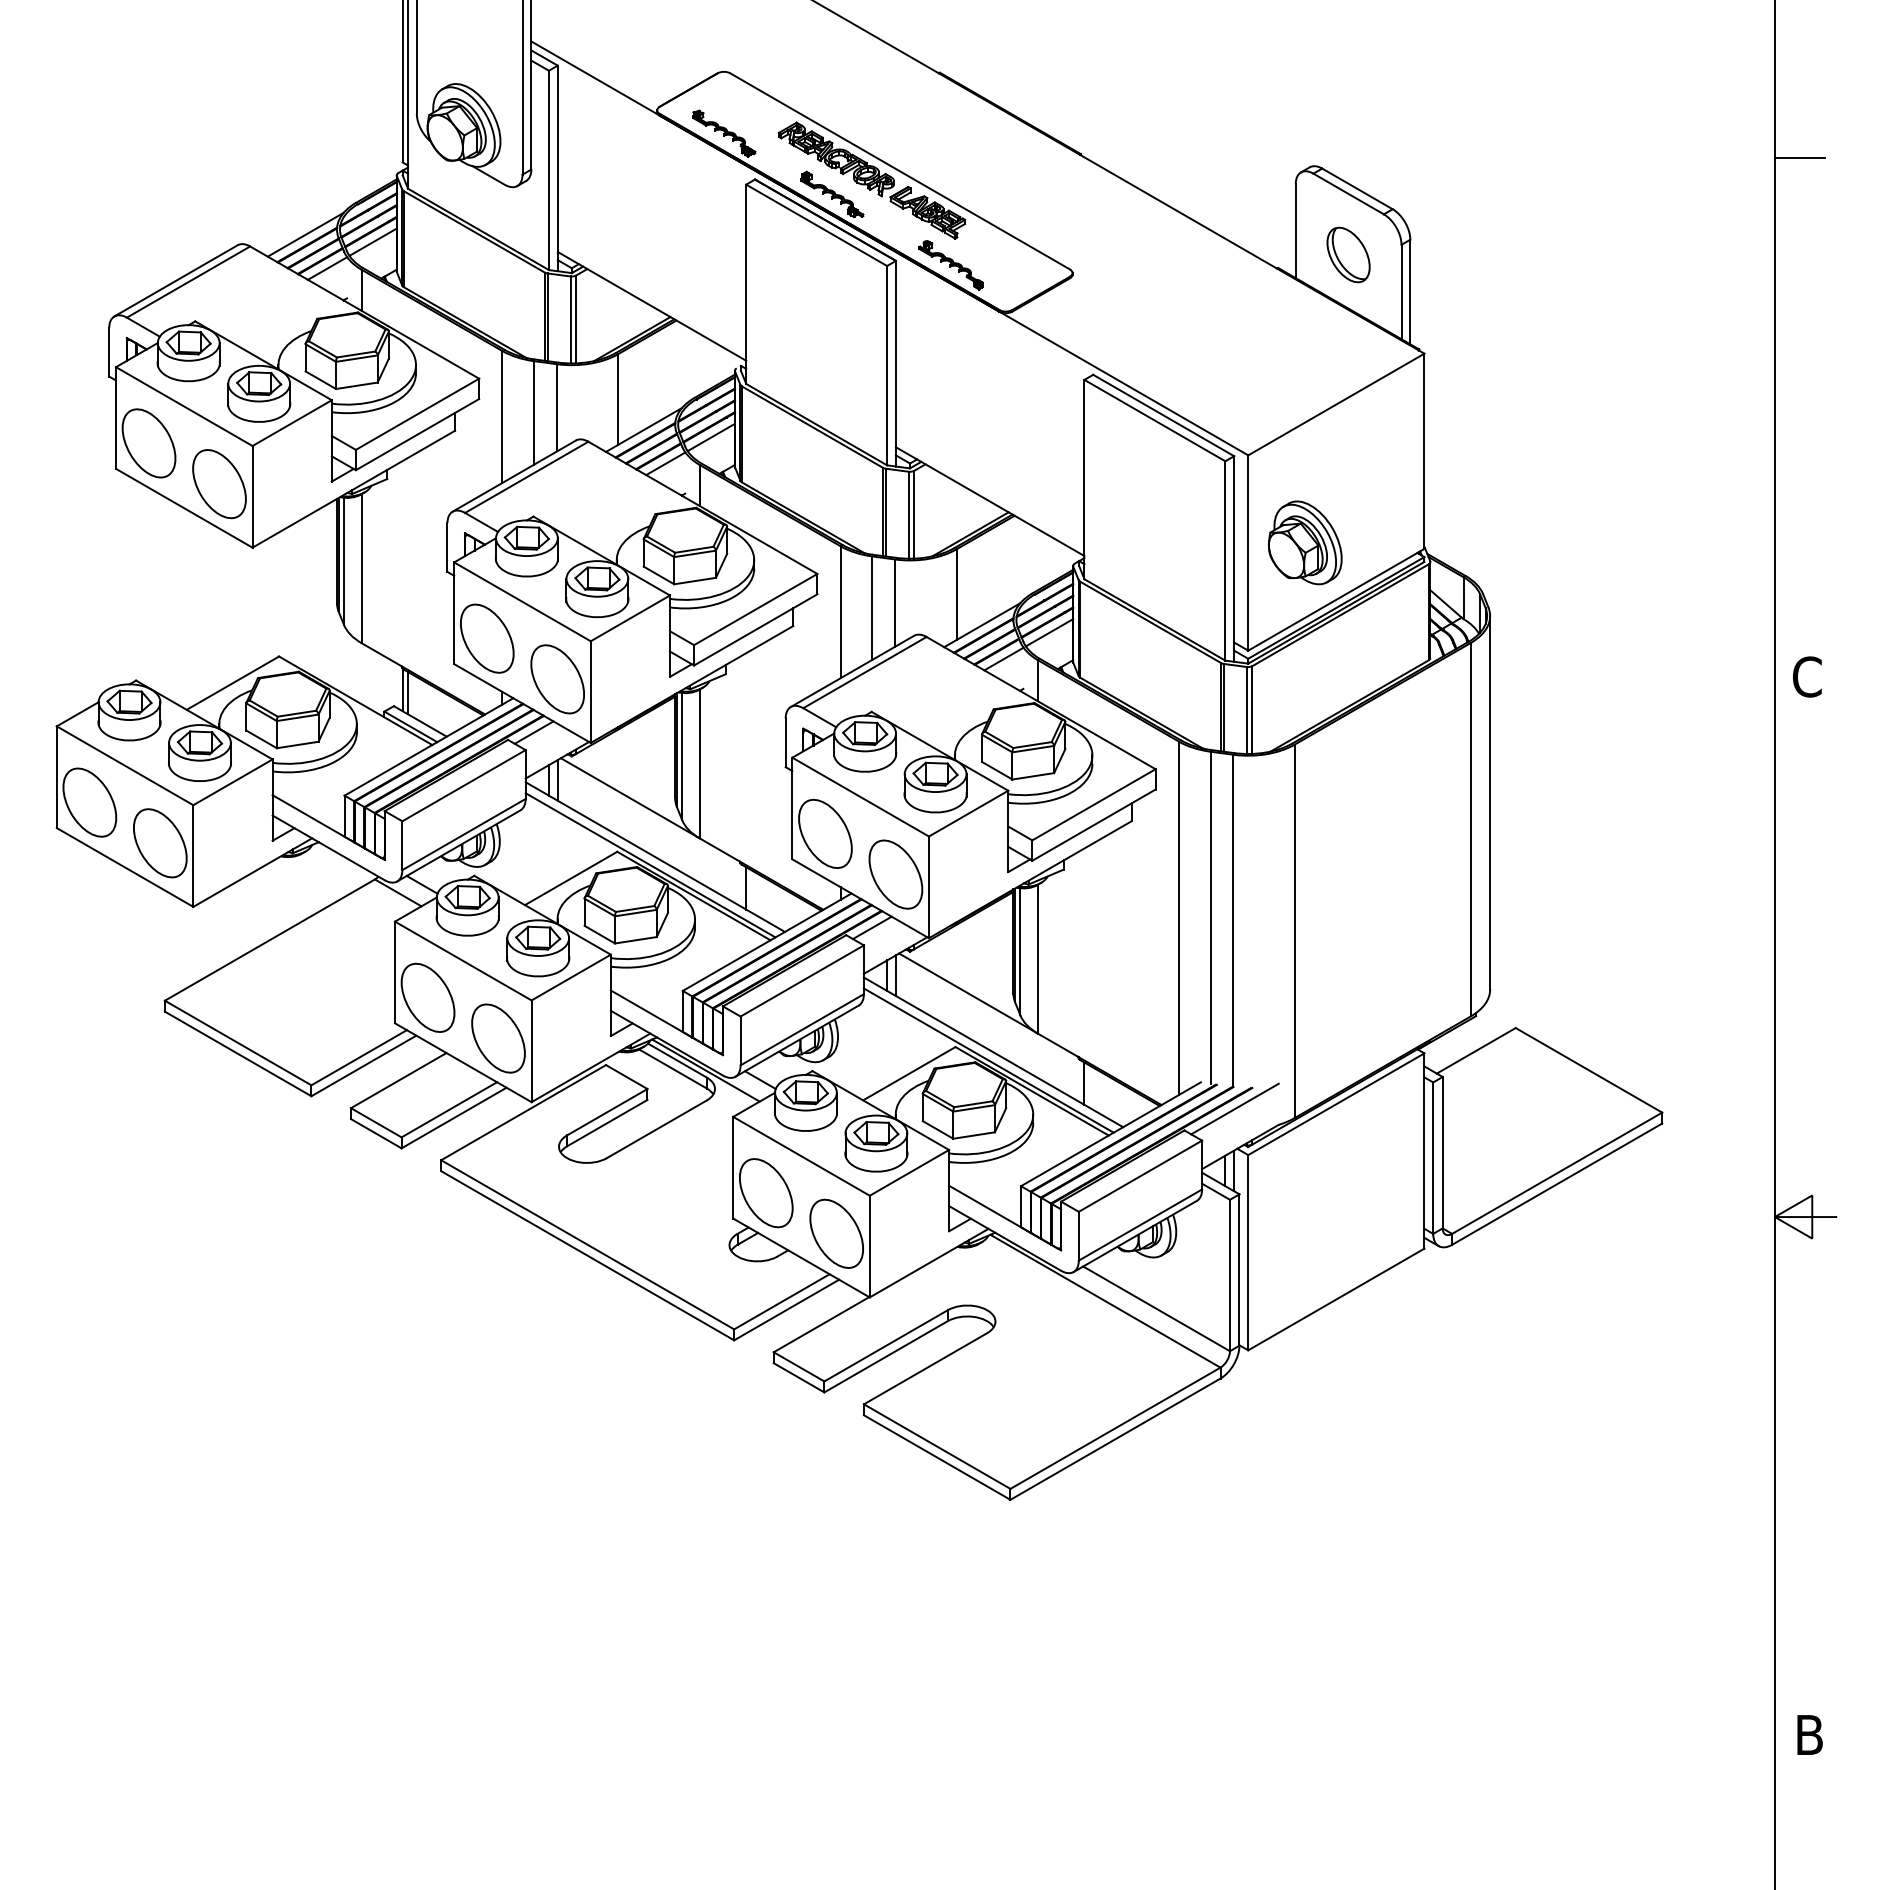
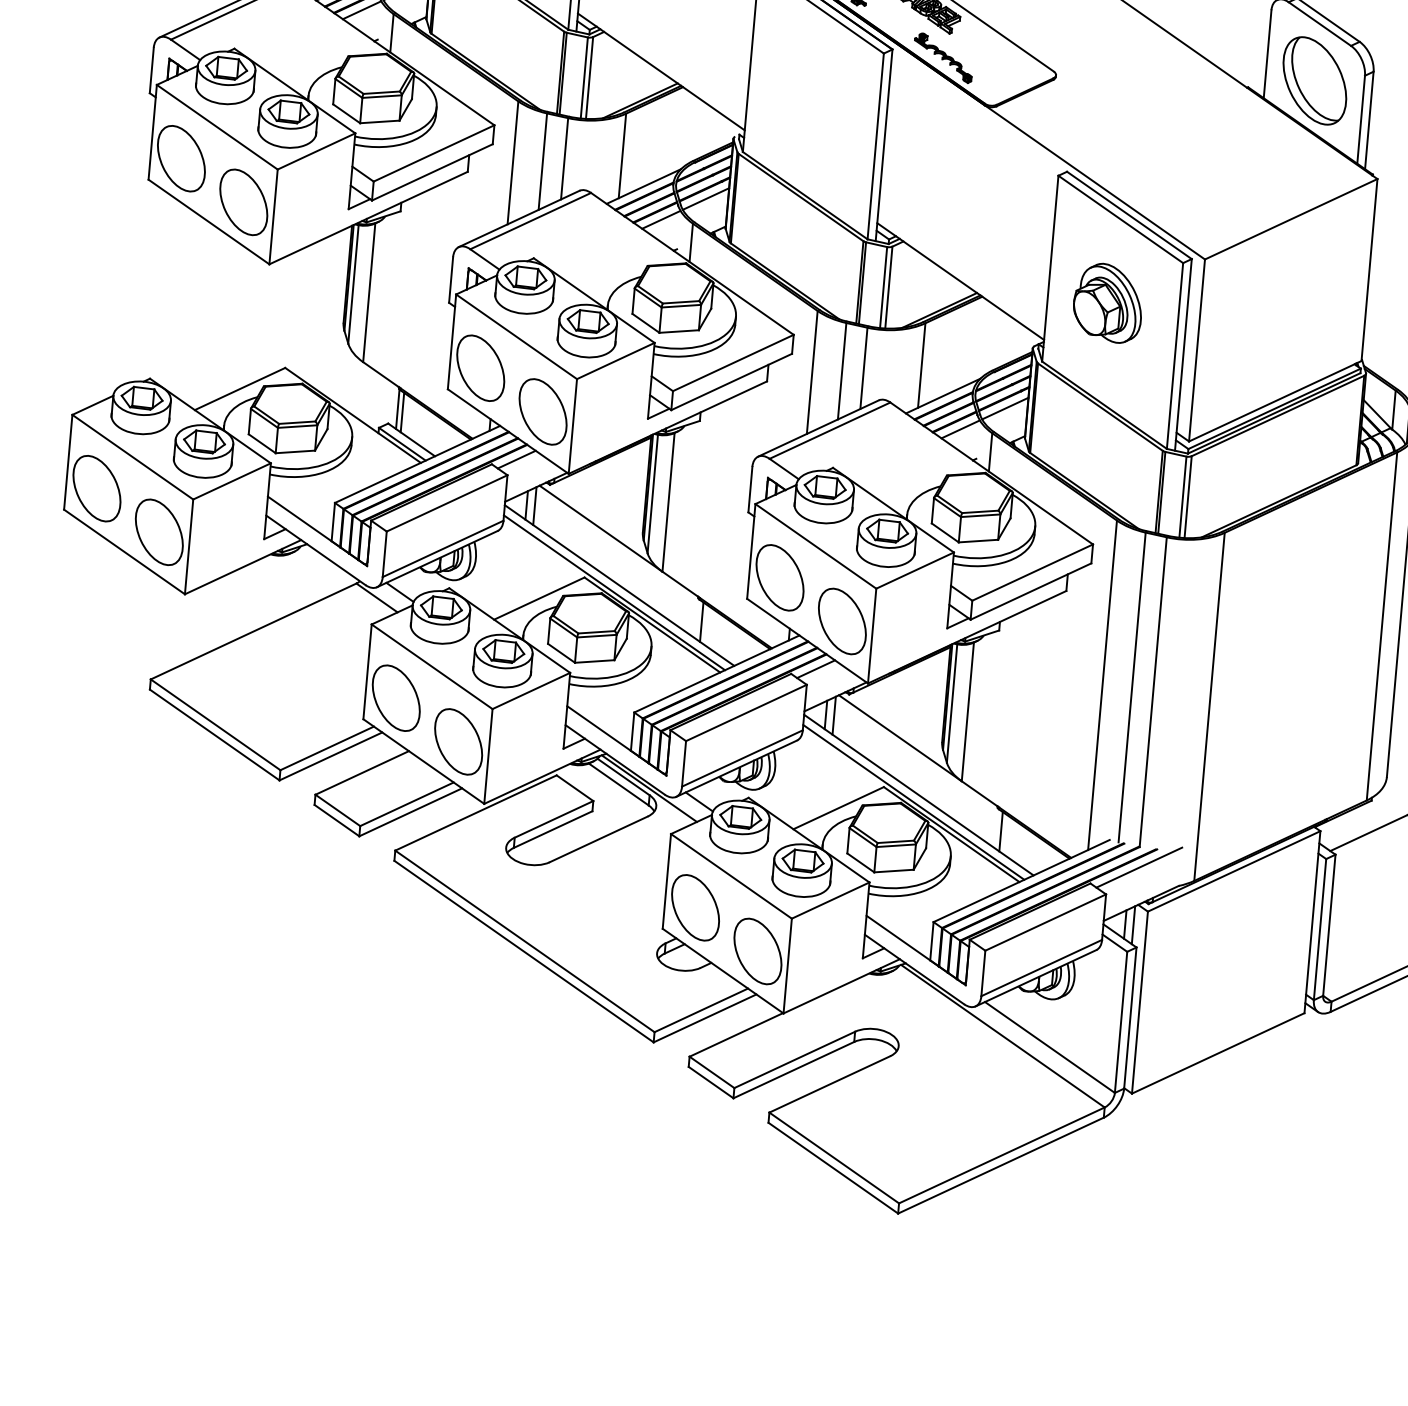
part: (1348, 254) -> (1314, 80), size x1.67
part: (1305, 542) -> (1108, 302), moved

